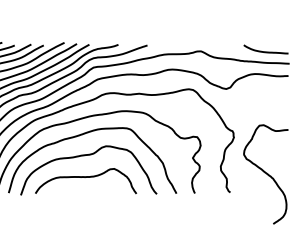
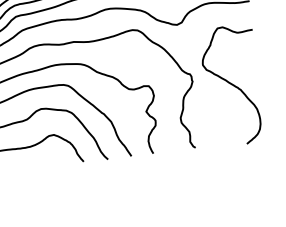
curve: (265, 173) -> (231, 84), moved

